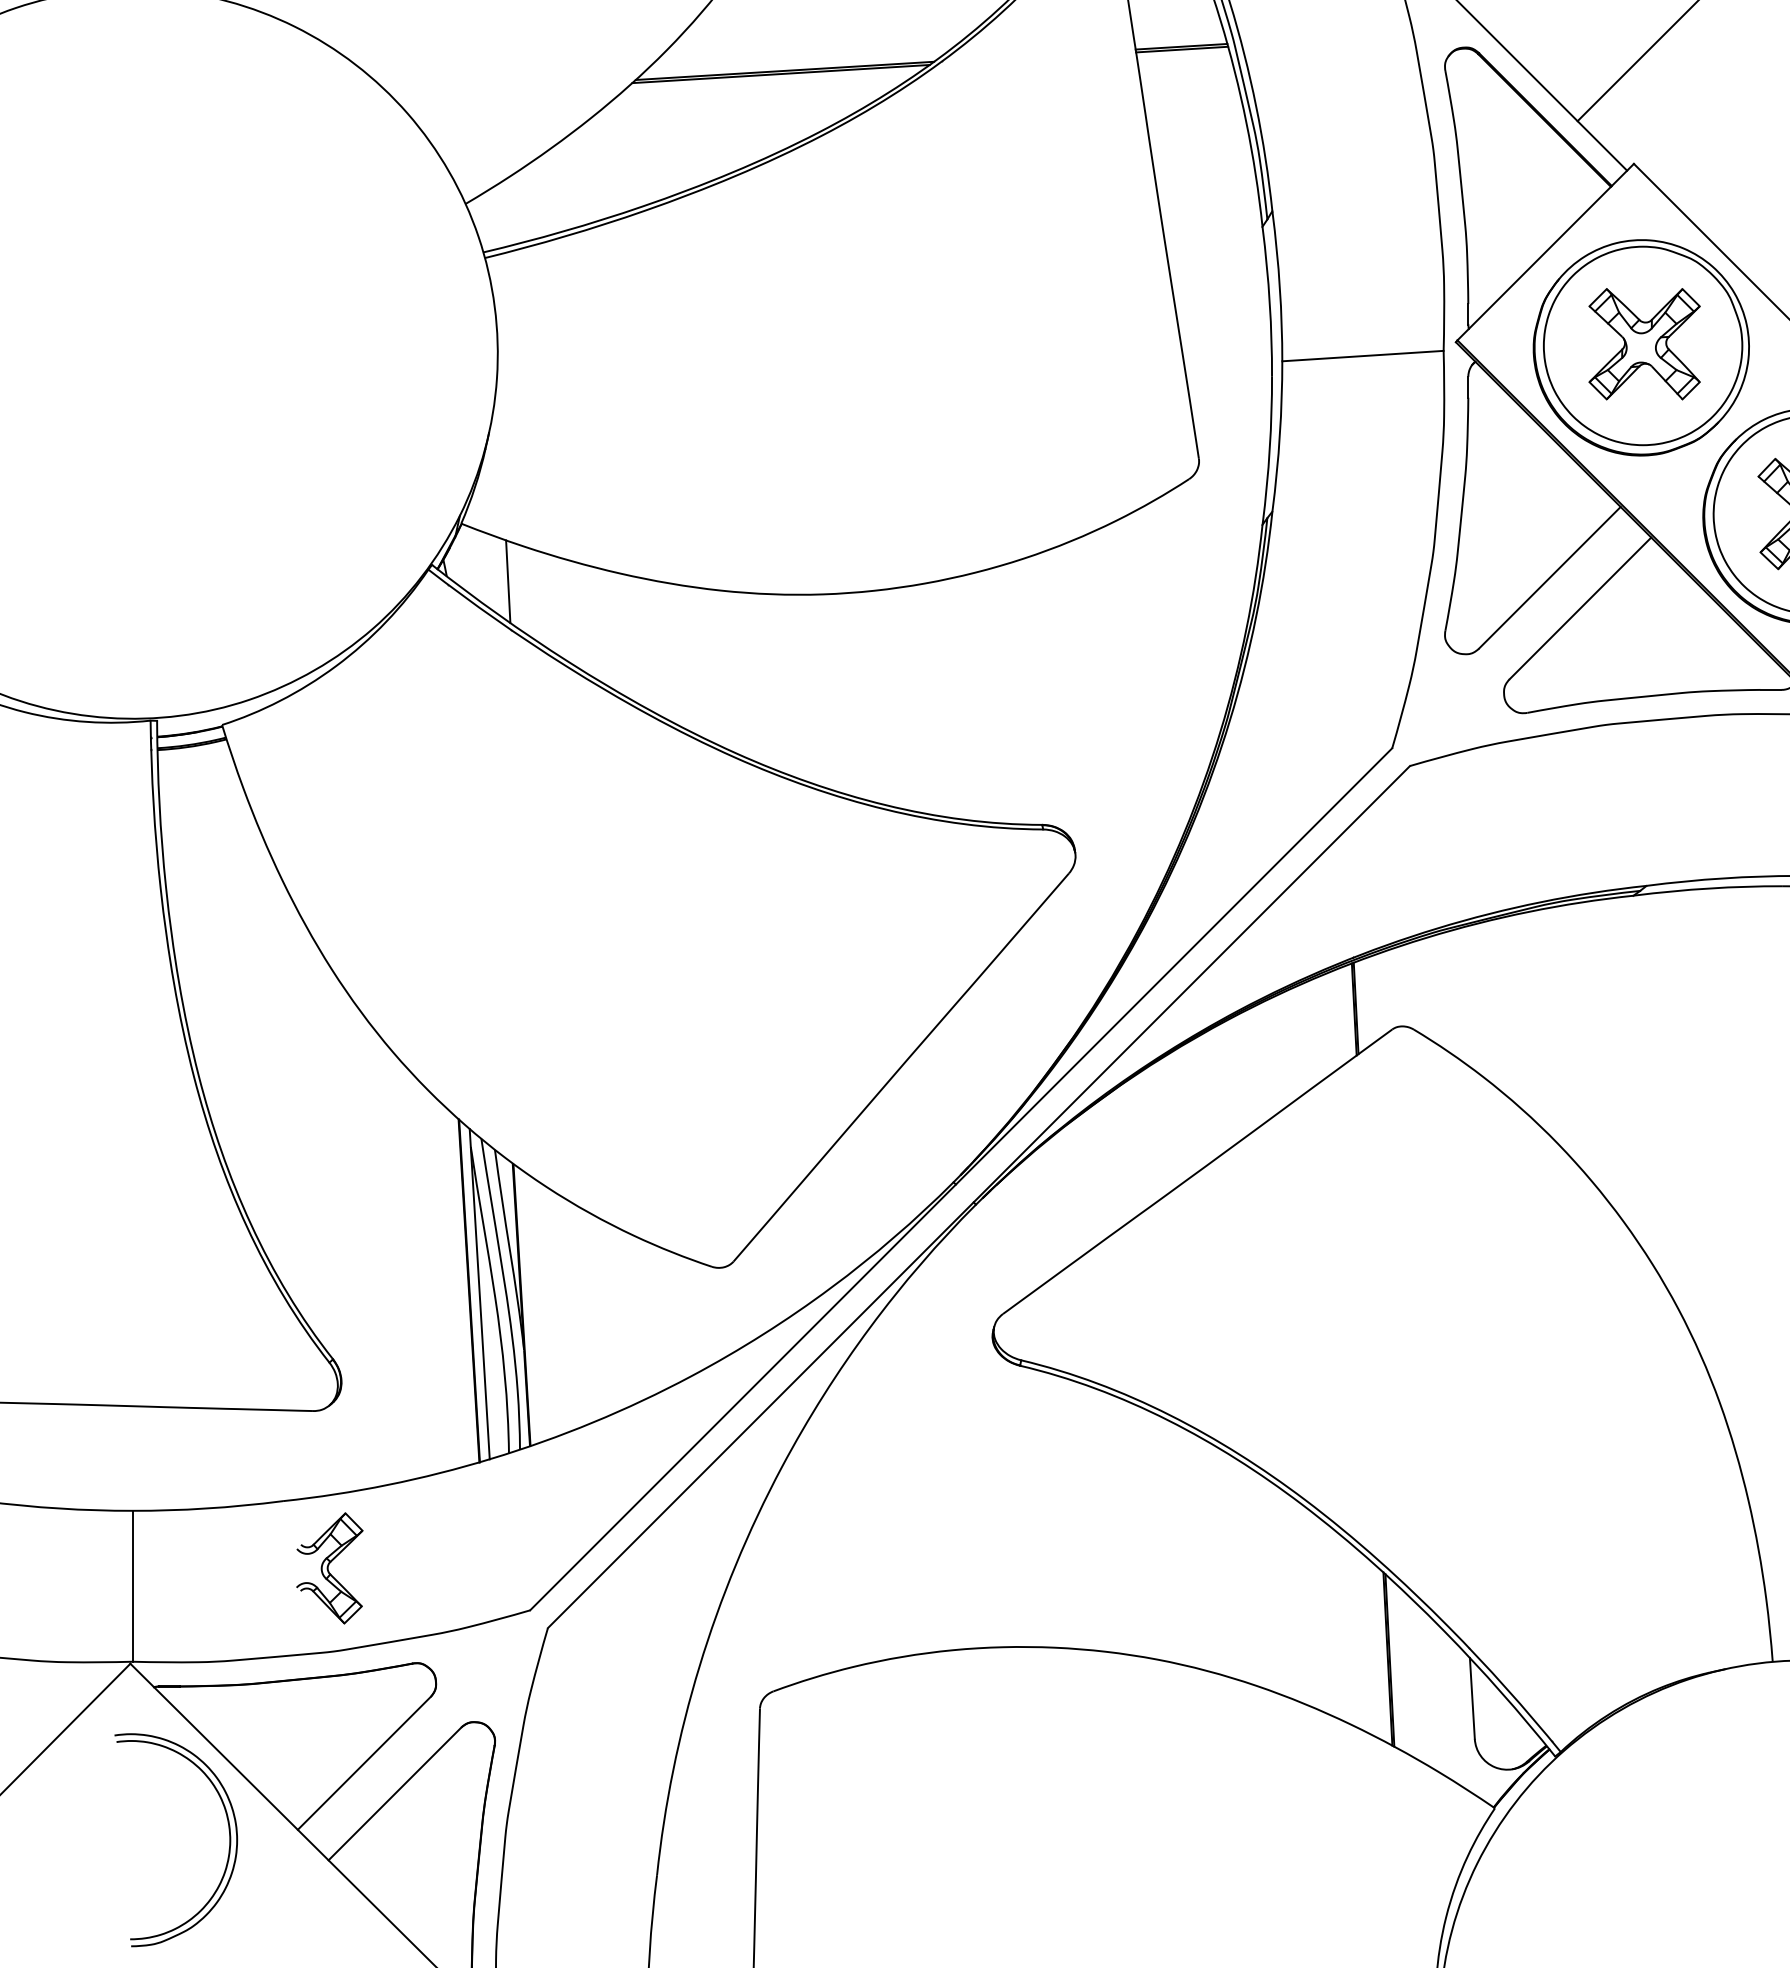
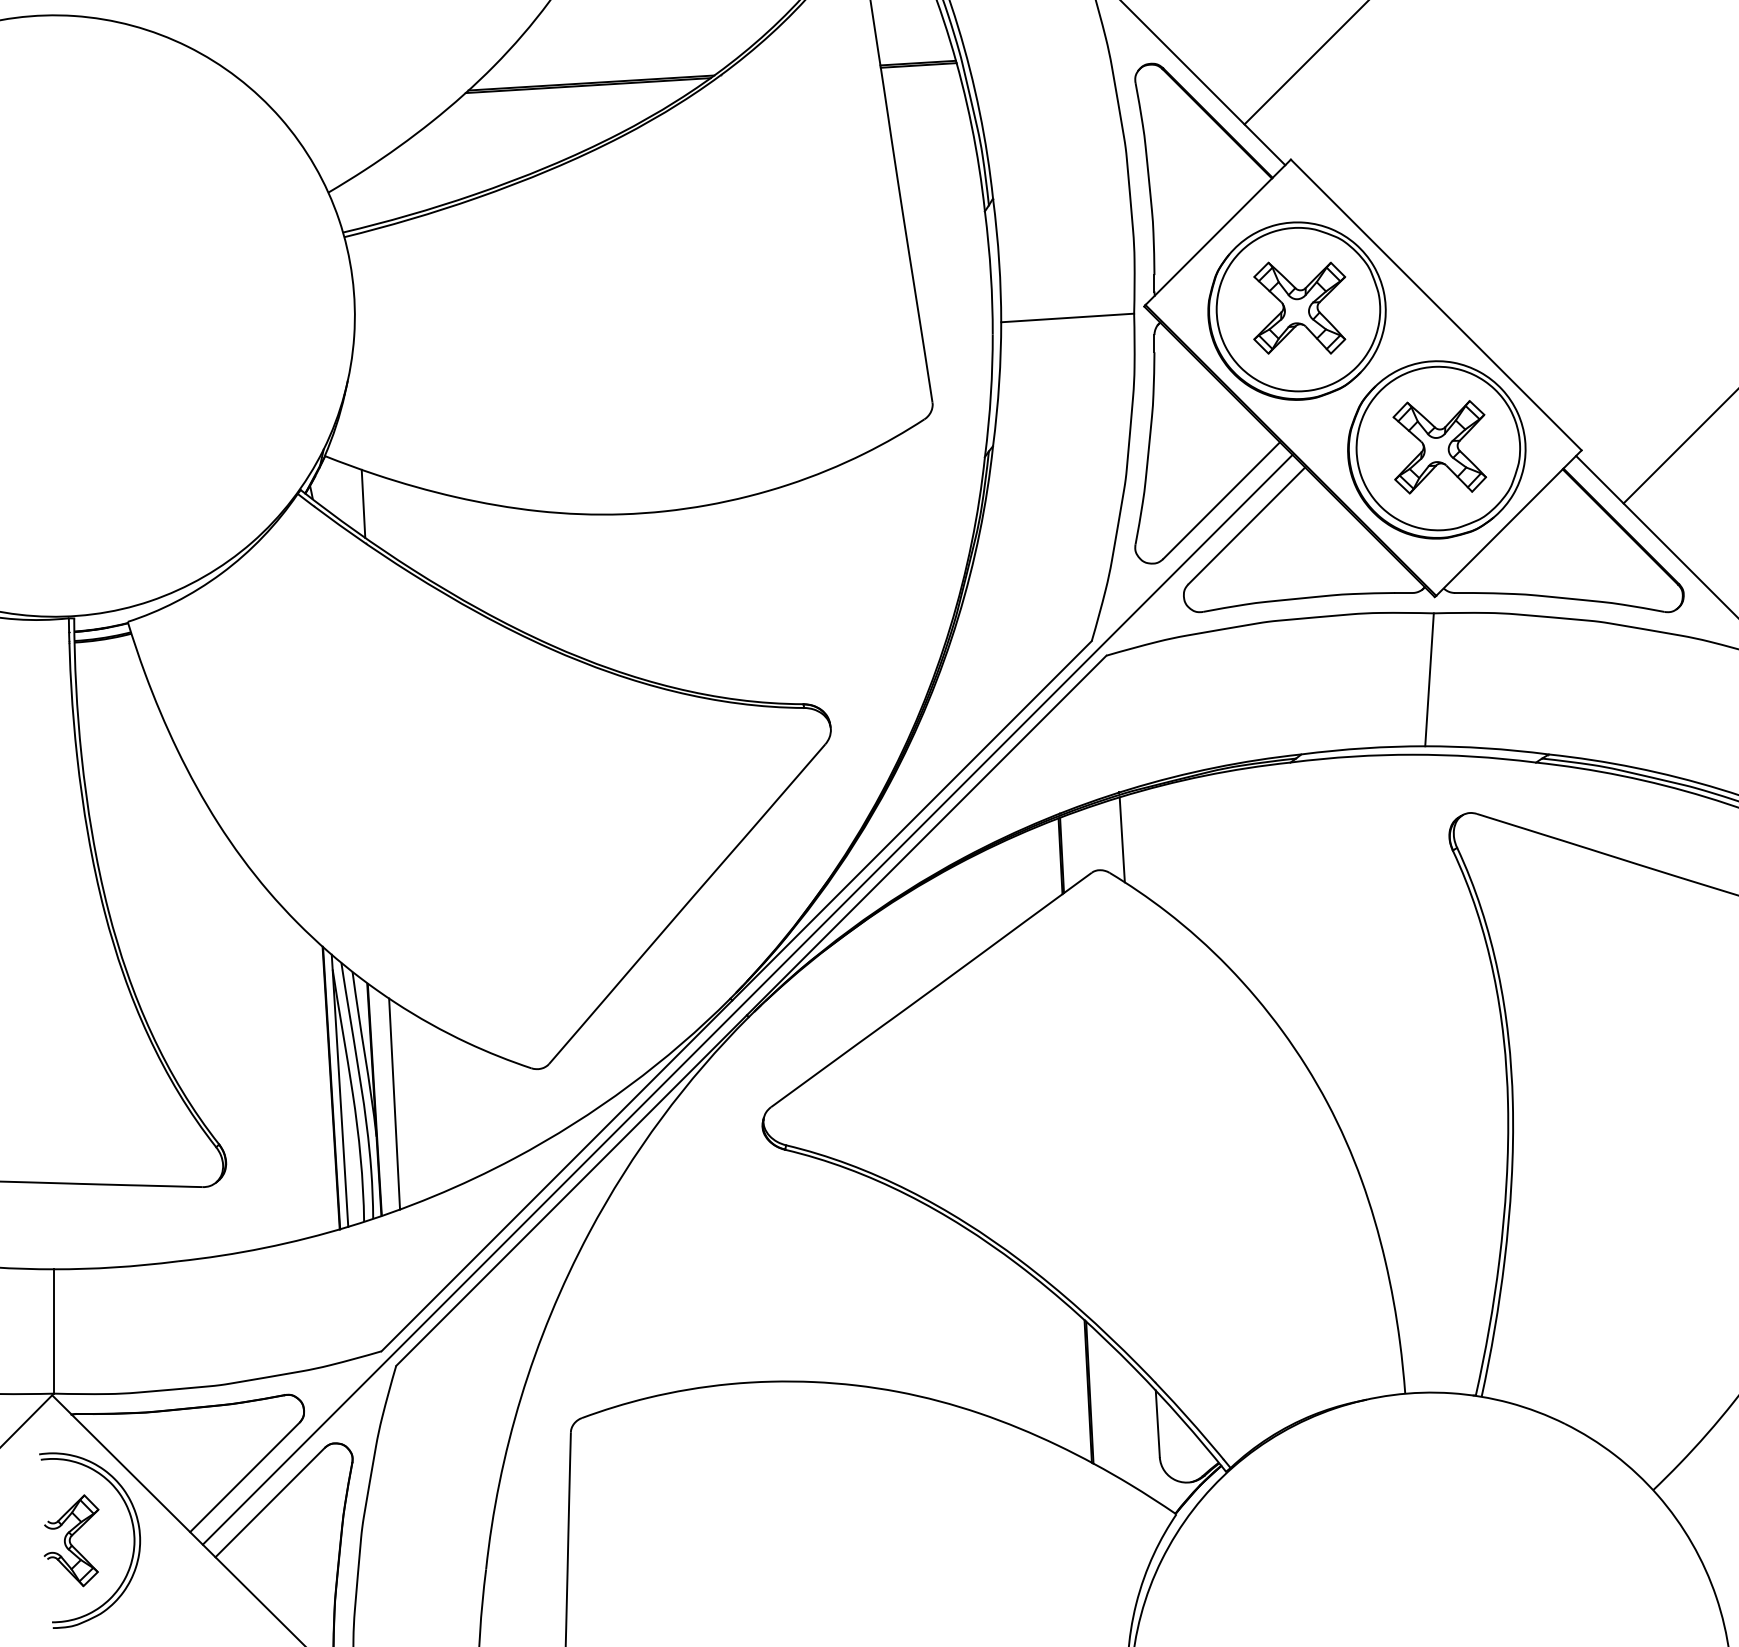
line: (1428, 989) -> (1121, 839), added
line: (974, 1183) -> (747, 999), added
line: (545, 1309) -> (394, 1103), added
part: (329, 1568) -> (71, 1540), moved

